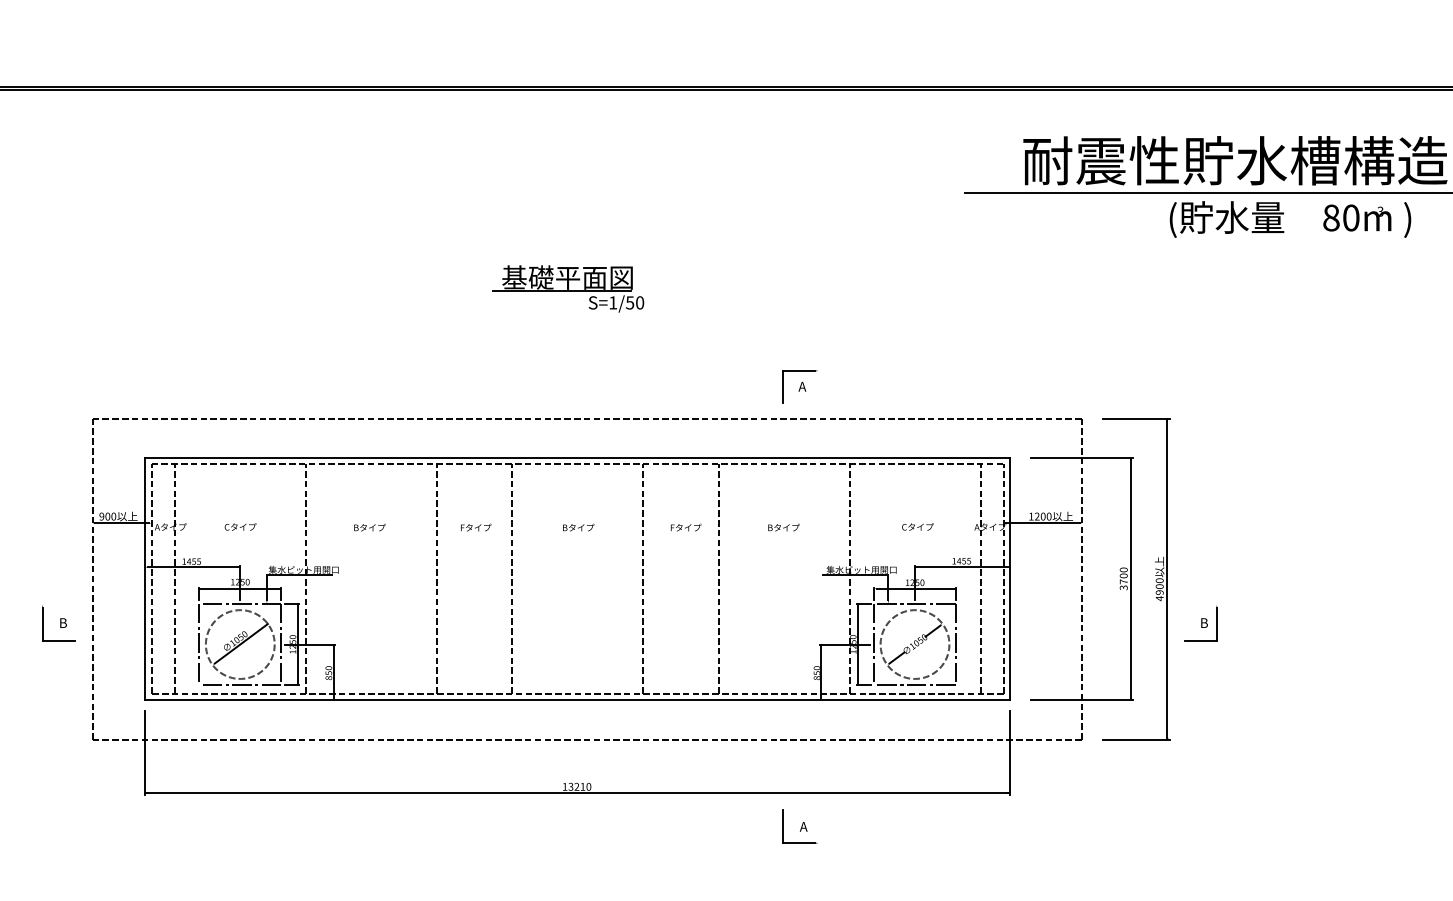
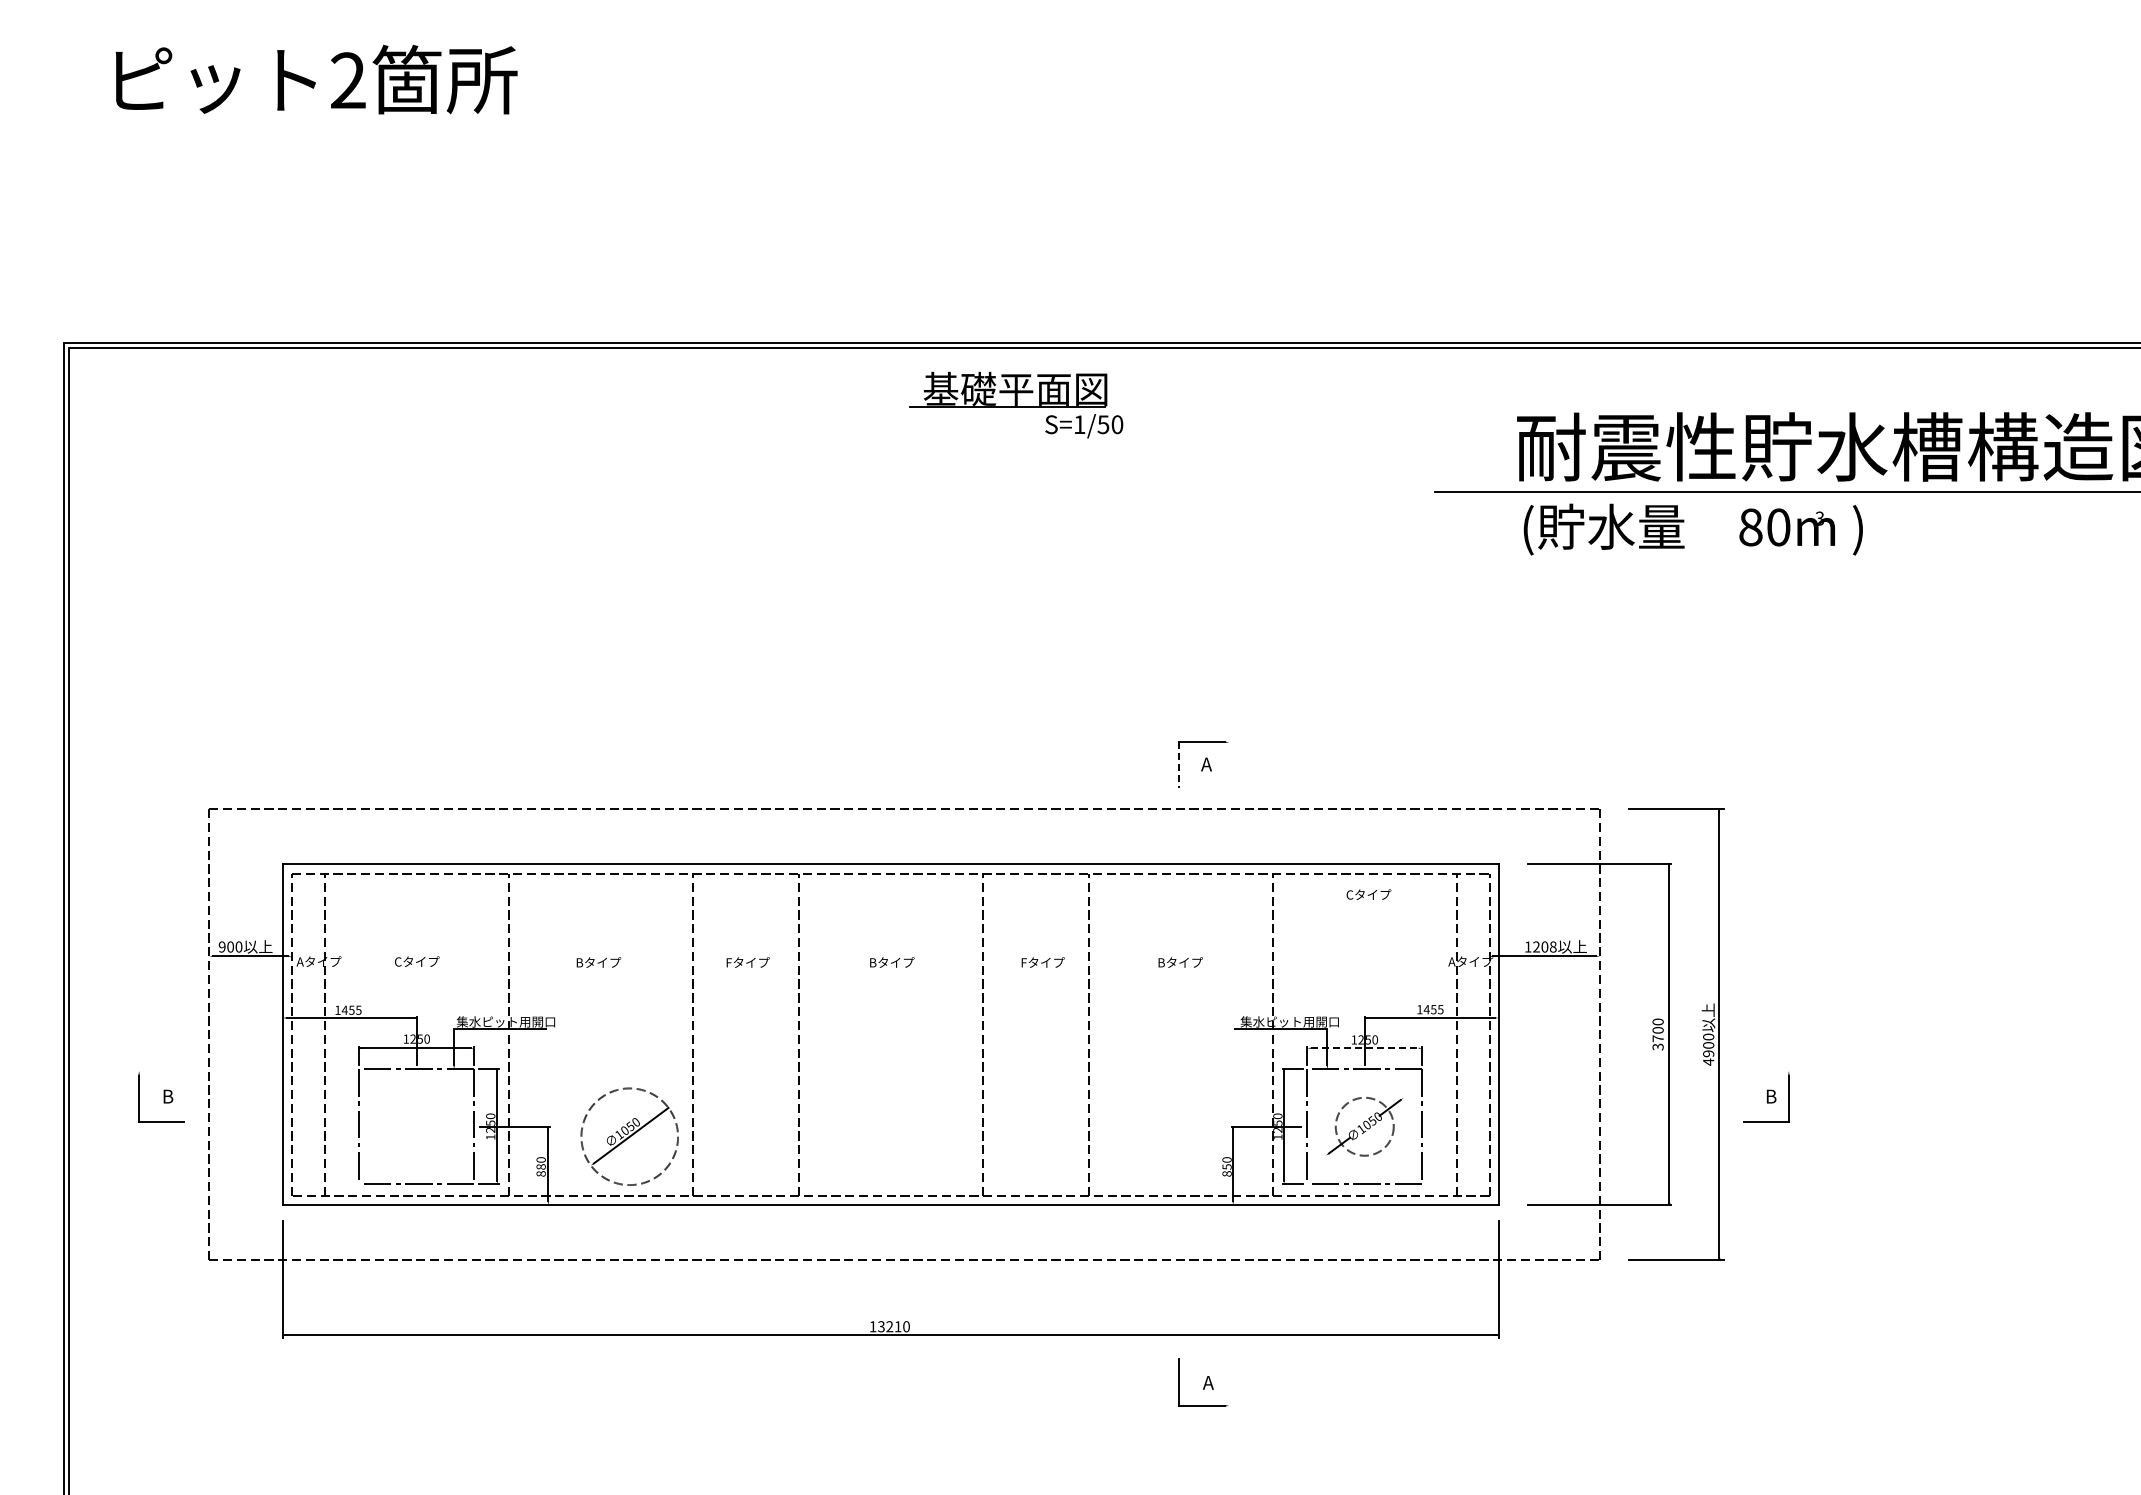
text: (1289, 219) -> (1692, 529), moved
part: (568, 288) -> (1016, 404), moved
line: (782, 386) -> (1178, 764), solid -> dashed
text: (1048, 516) -> (1552, 947), 1200 -> 1208
text: (917, 526) -> (1368, 894), moved
line: (916, 588) -> (1366, 1048), solid -> dashed
part: (240, 644) -> (629, 1136), moved
circle: (914, 644) -> (1364, 1126), size x0.6
text: (328, 672) -> (540, 1166), 850 -> 880

